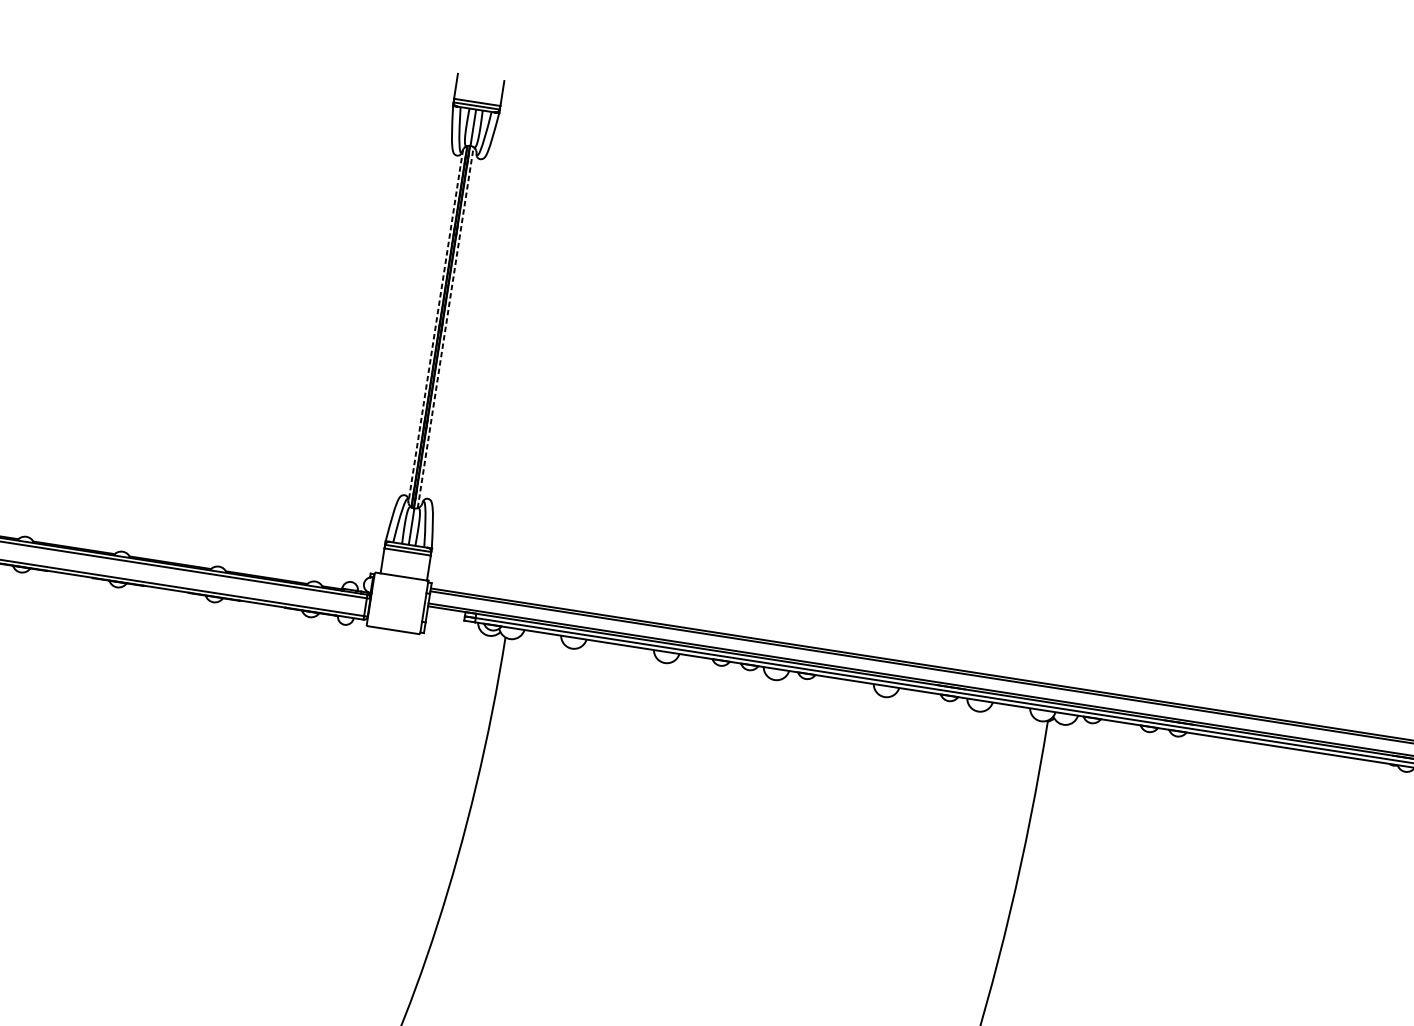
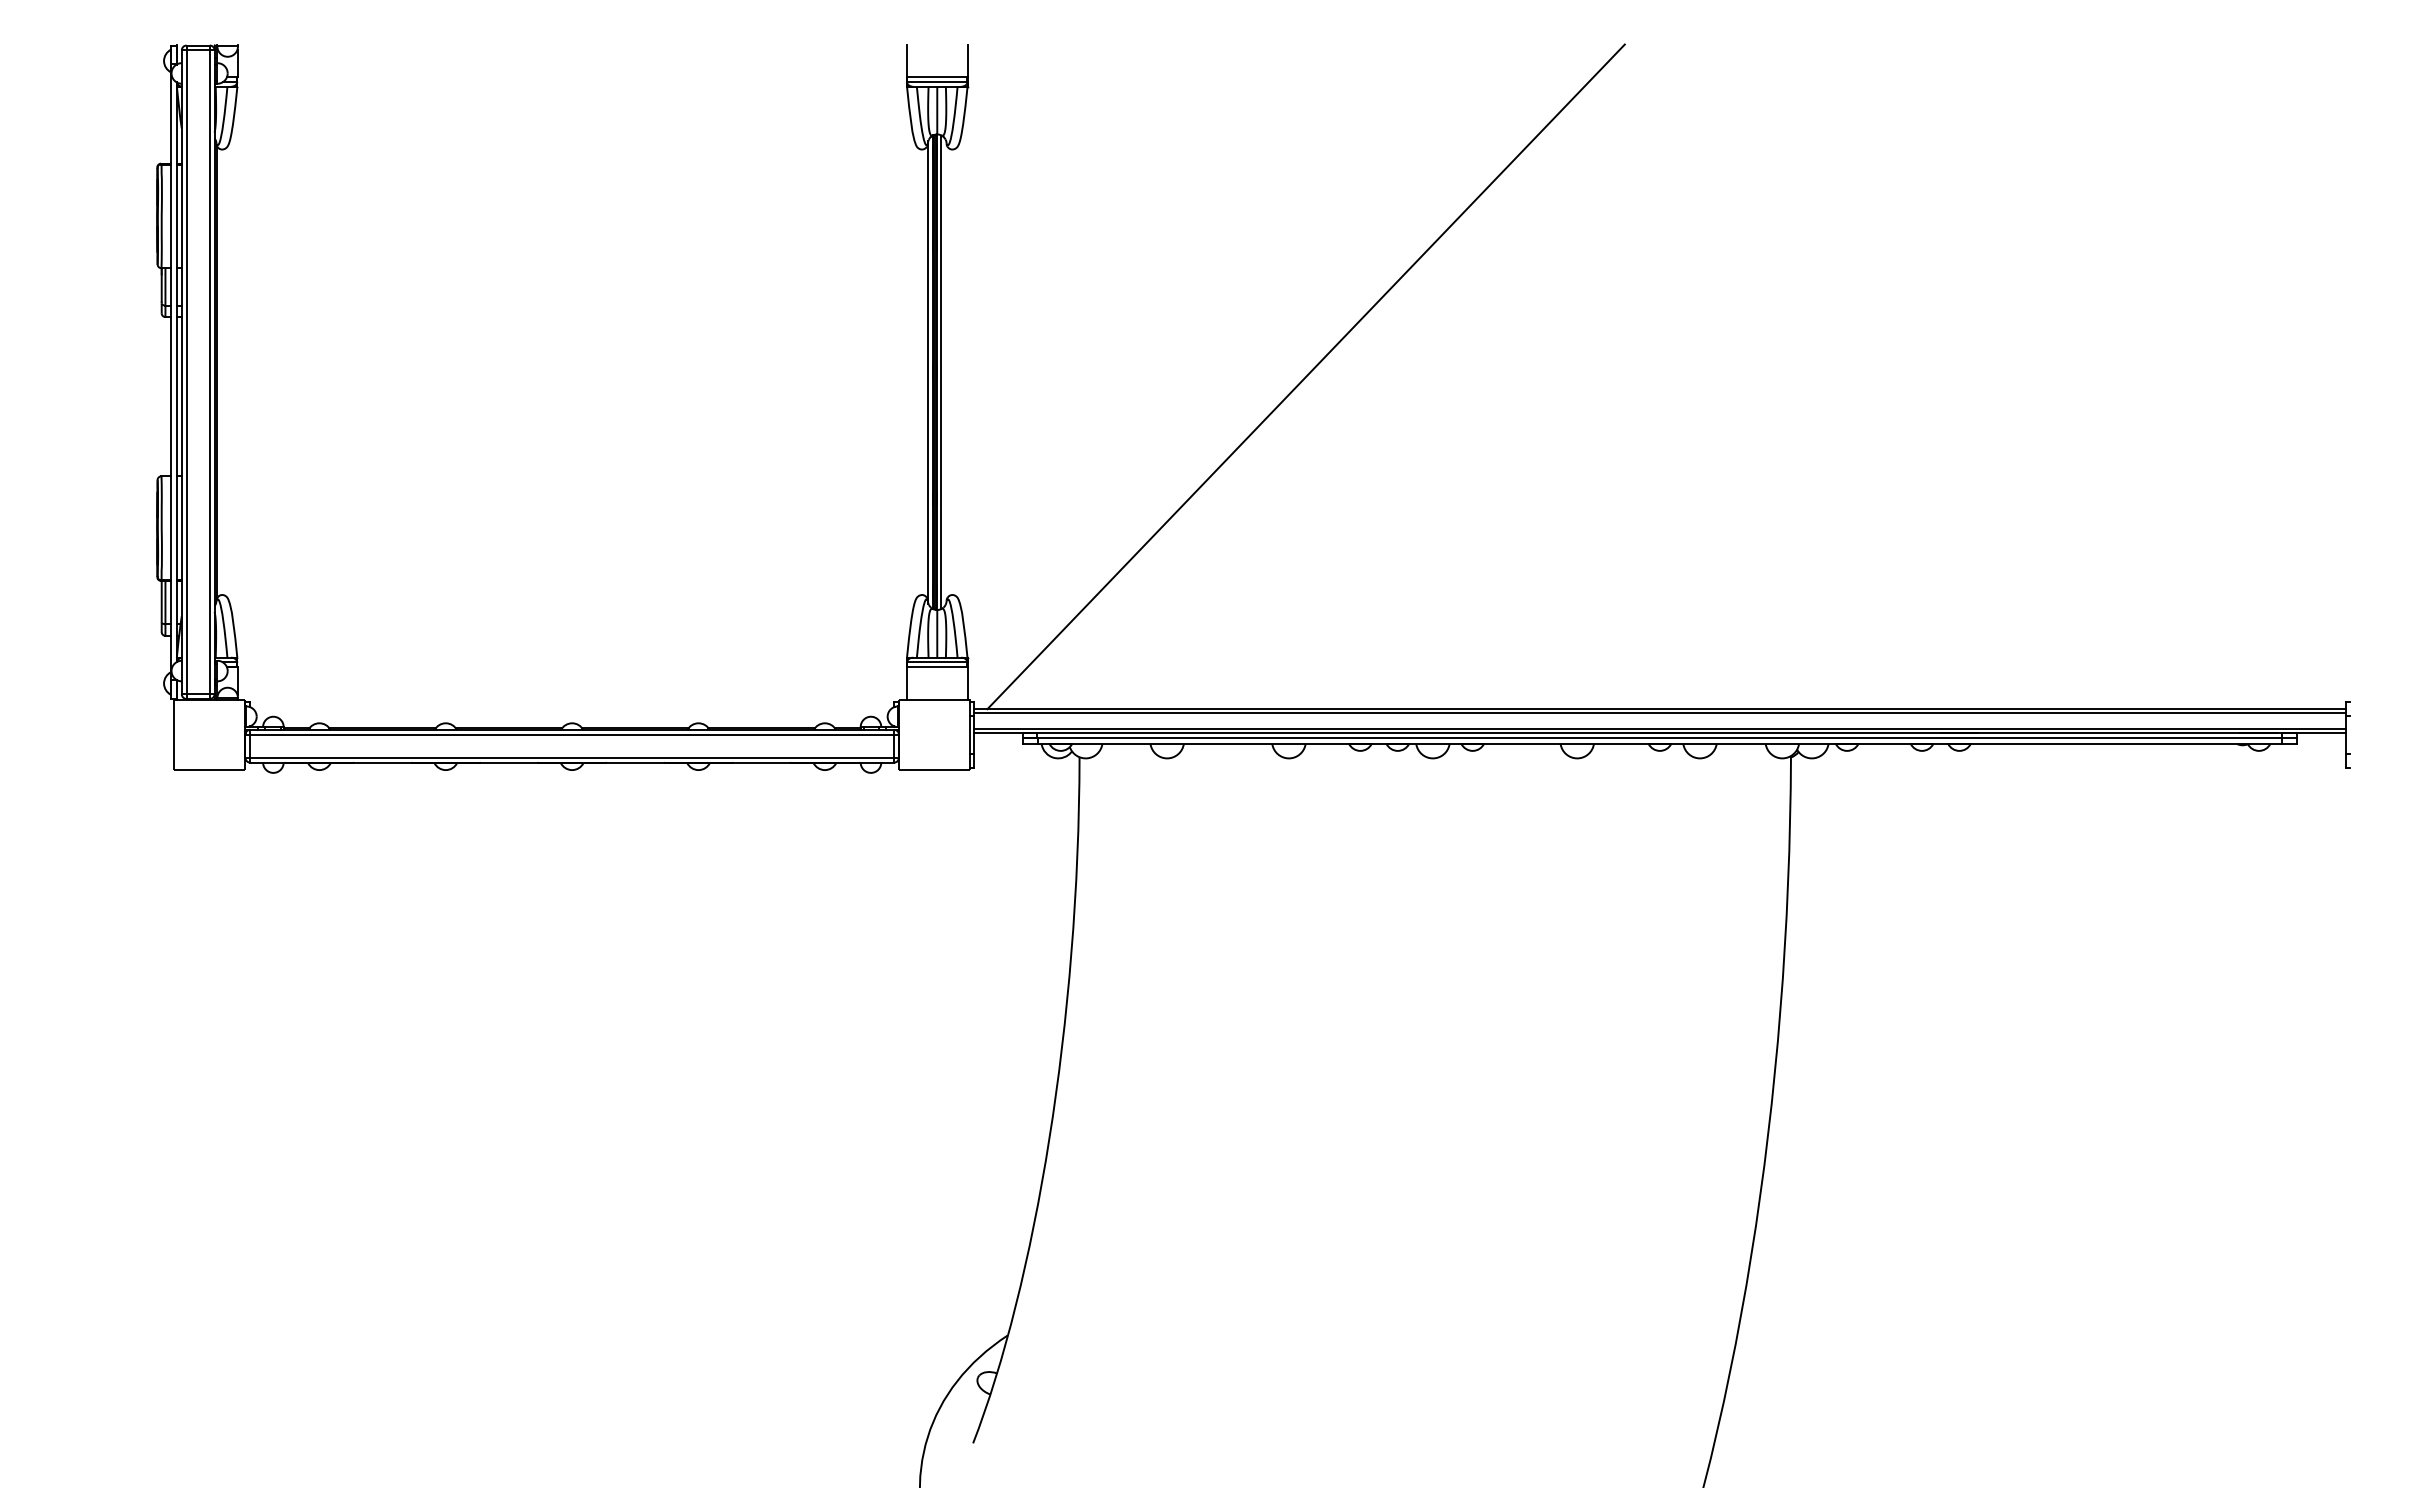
line: (435, 326) -> (928, 372), dashed -> solid
line: (445, 327) -> (941, 372), dashed -> solid
line: (722, 373) -> (1305, 376), added

